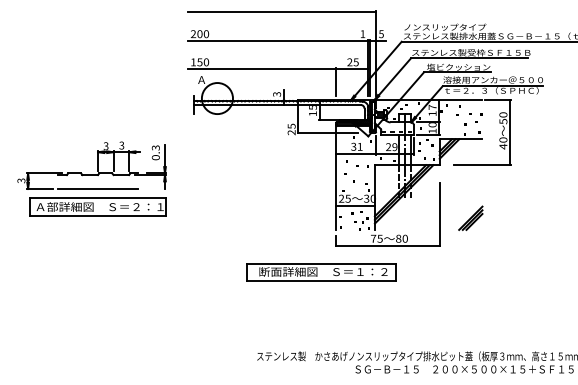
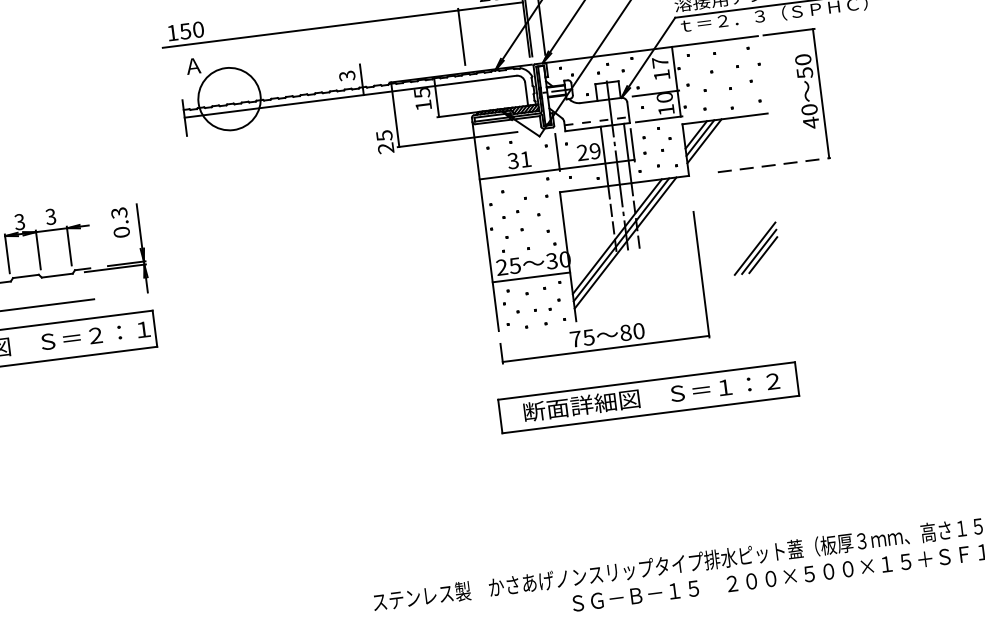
line: (483, 165) -> (776, 165), solid -> dashed
part: (470, 217) -> (754, 247), moved
part: (321, 272) -> (647, 398), moved

